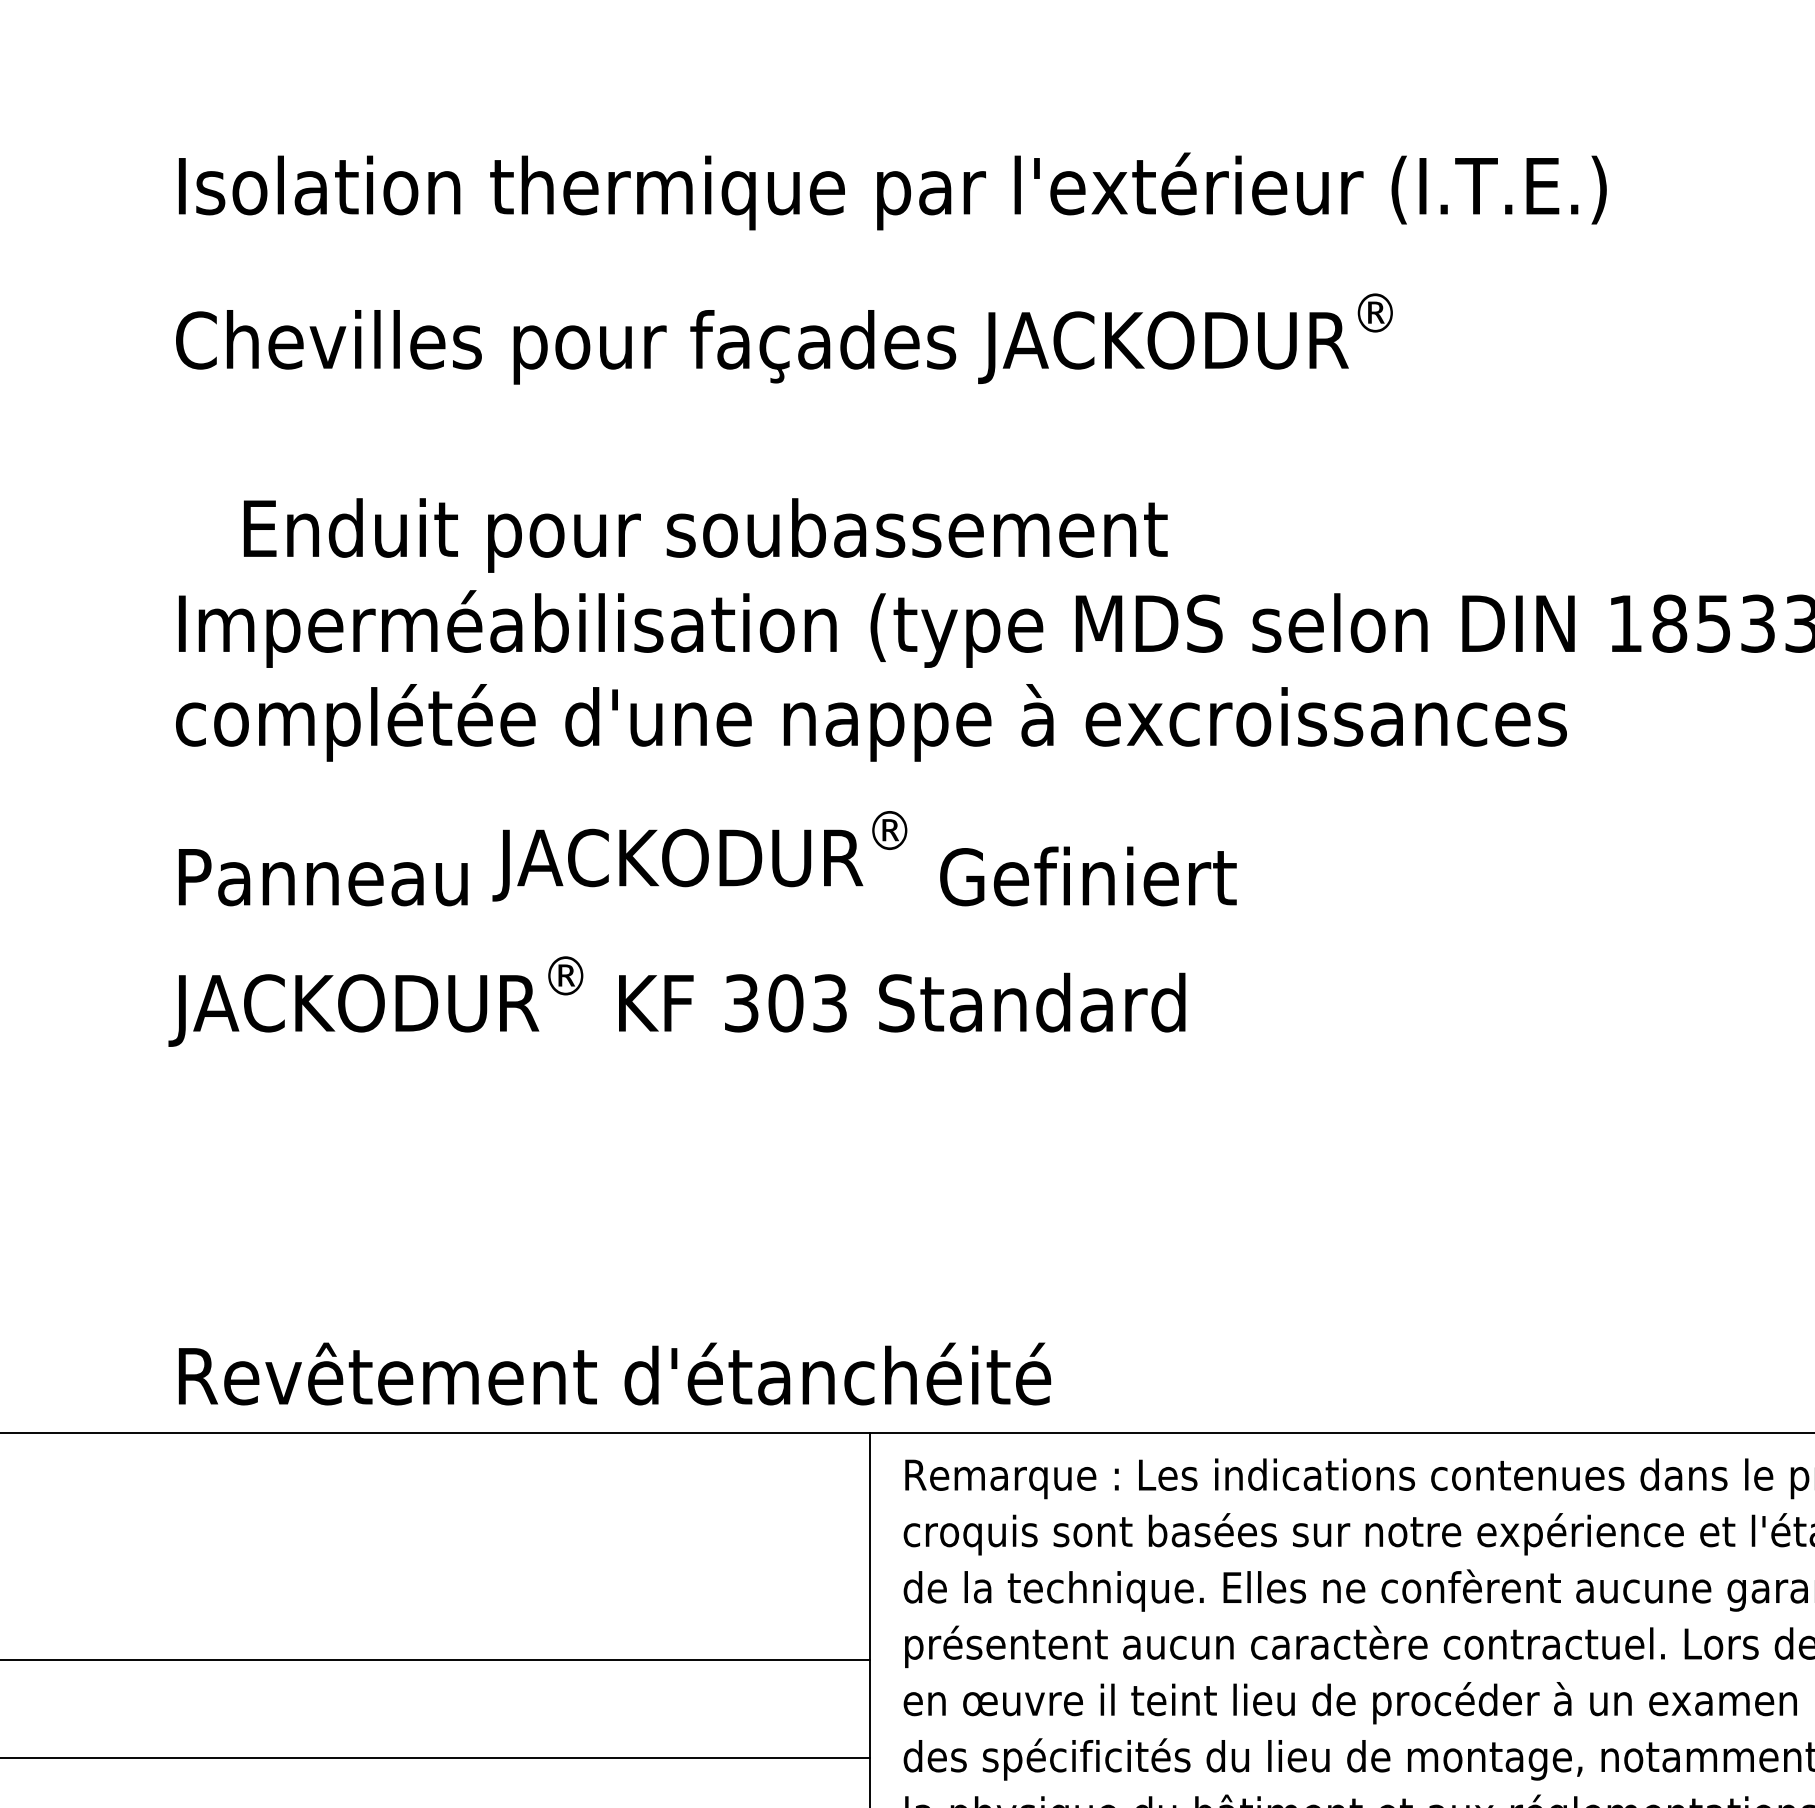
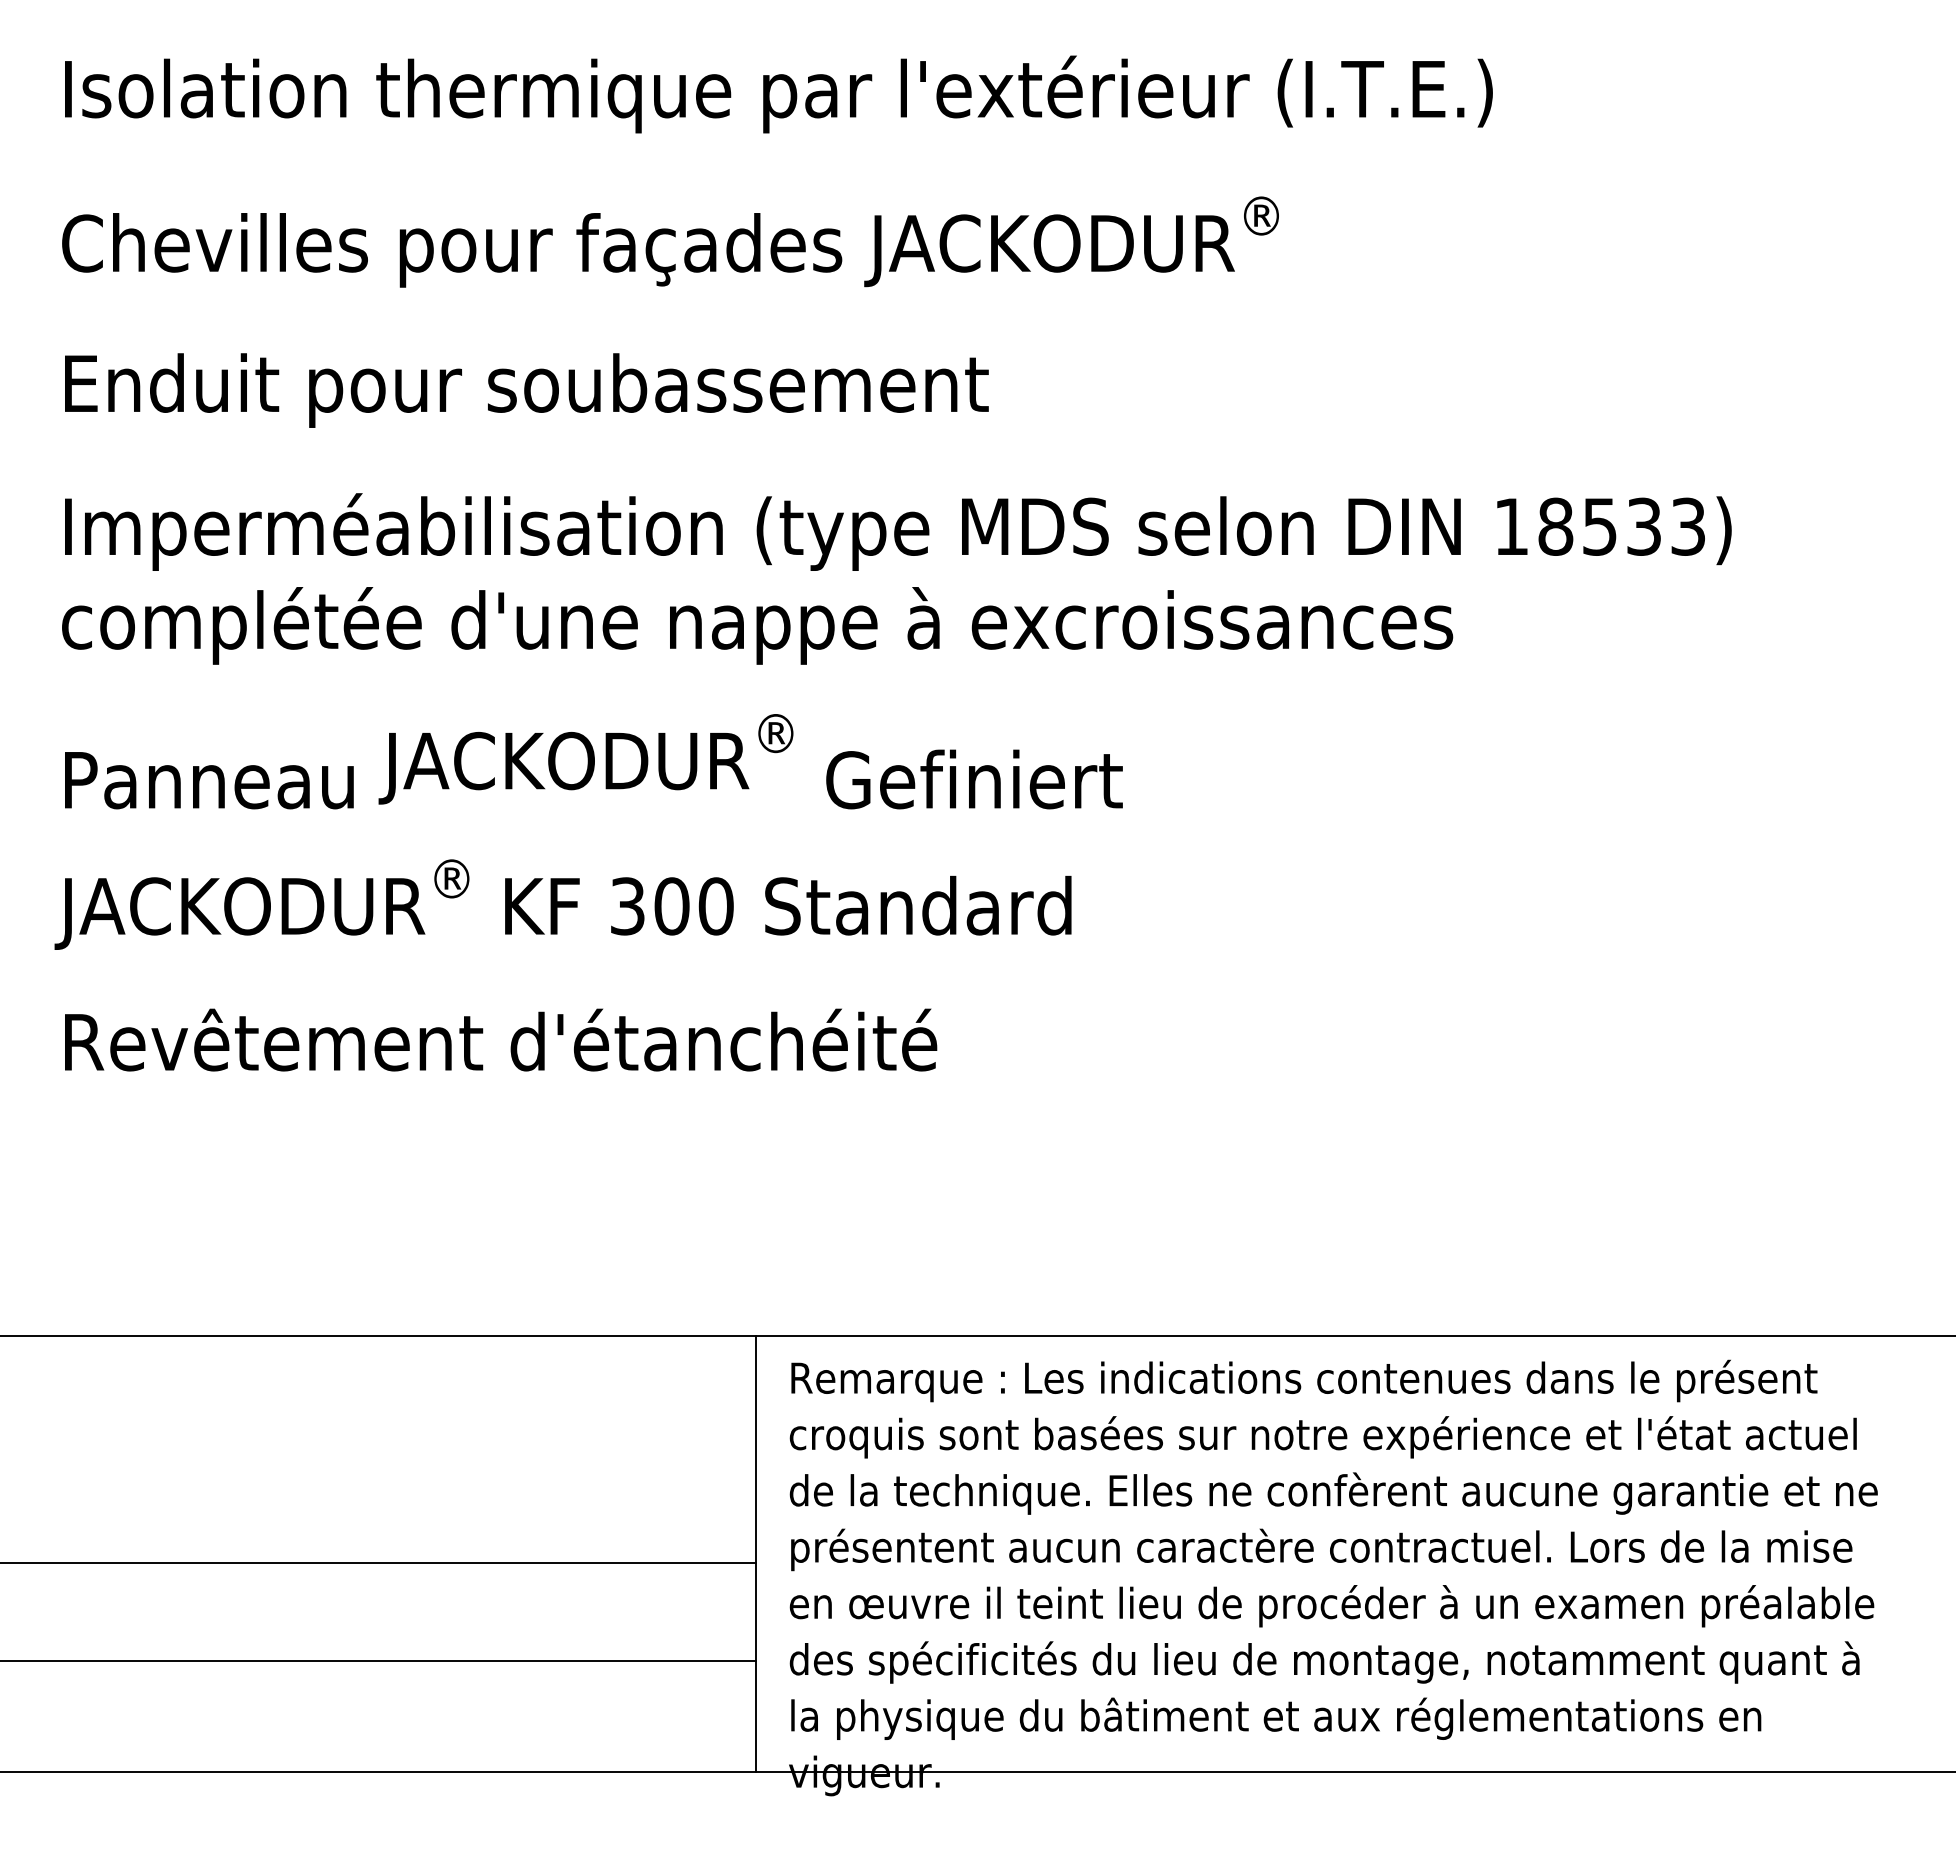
text: (705, 535) -> (526, 390), moved
text: (829, 1003) -> (715, 906), 303 -> 300
text: (615, 1373) -> (501, 1039), moved

